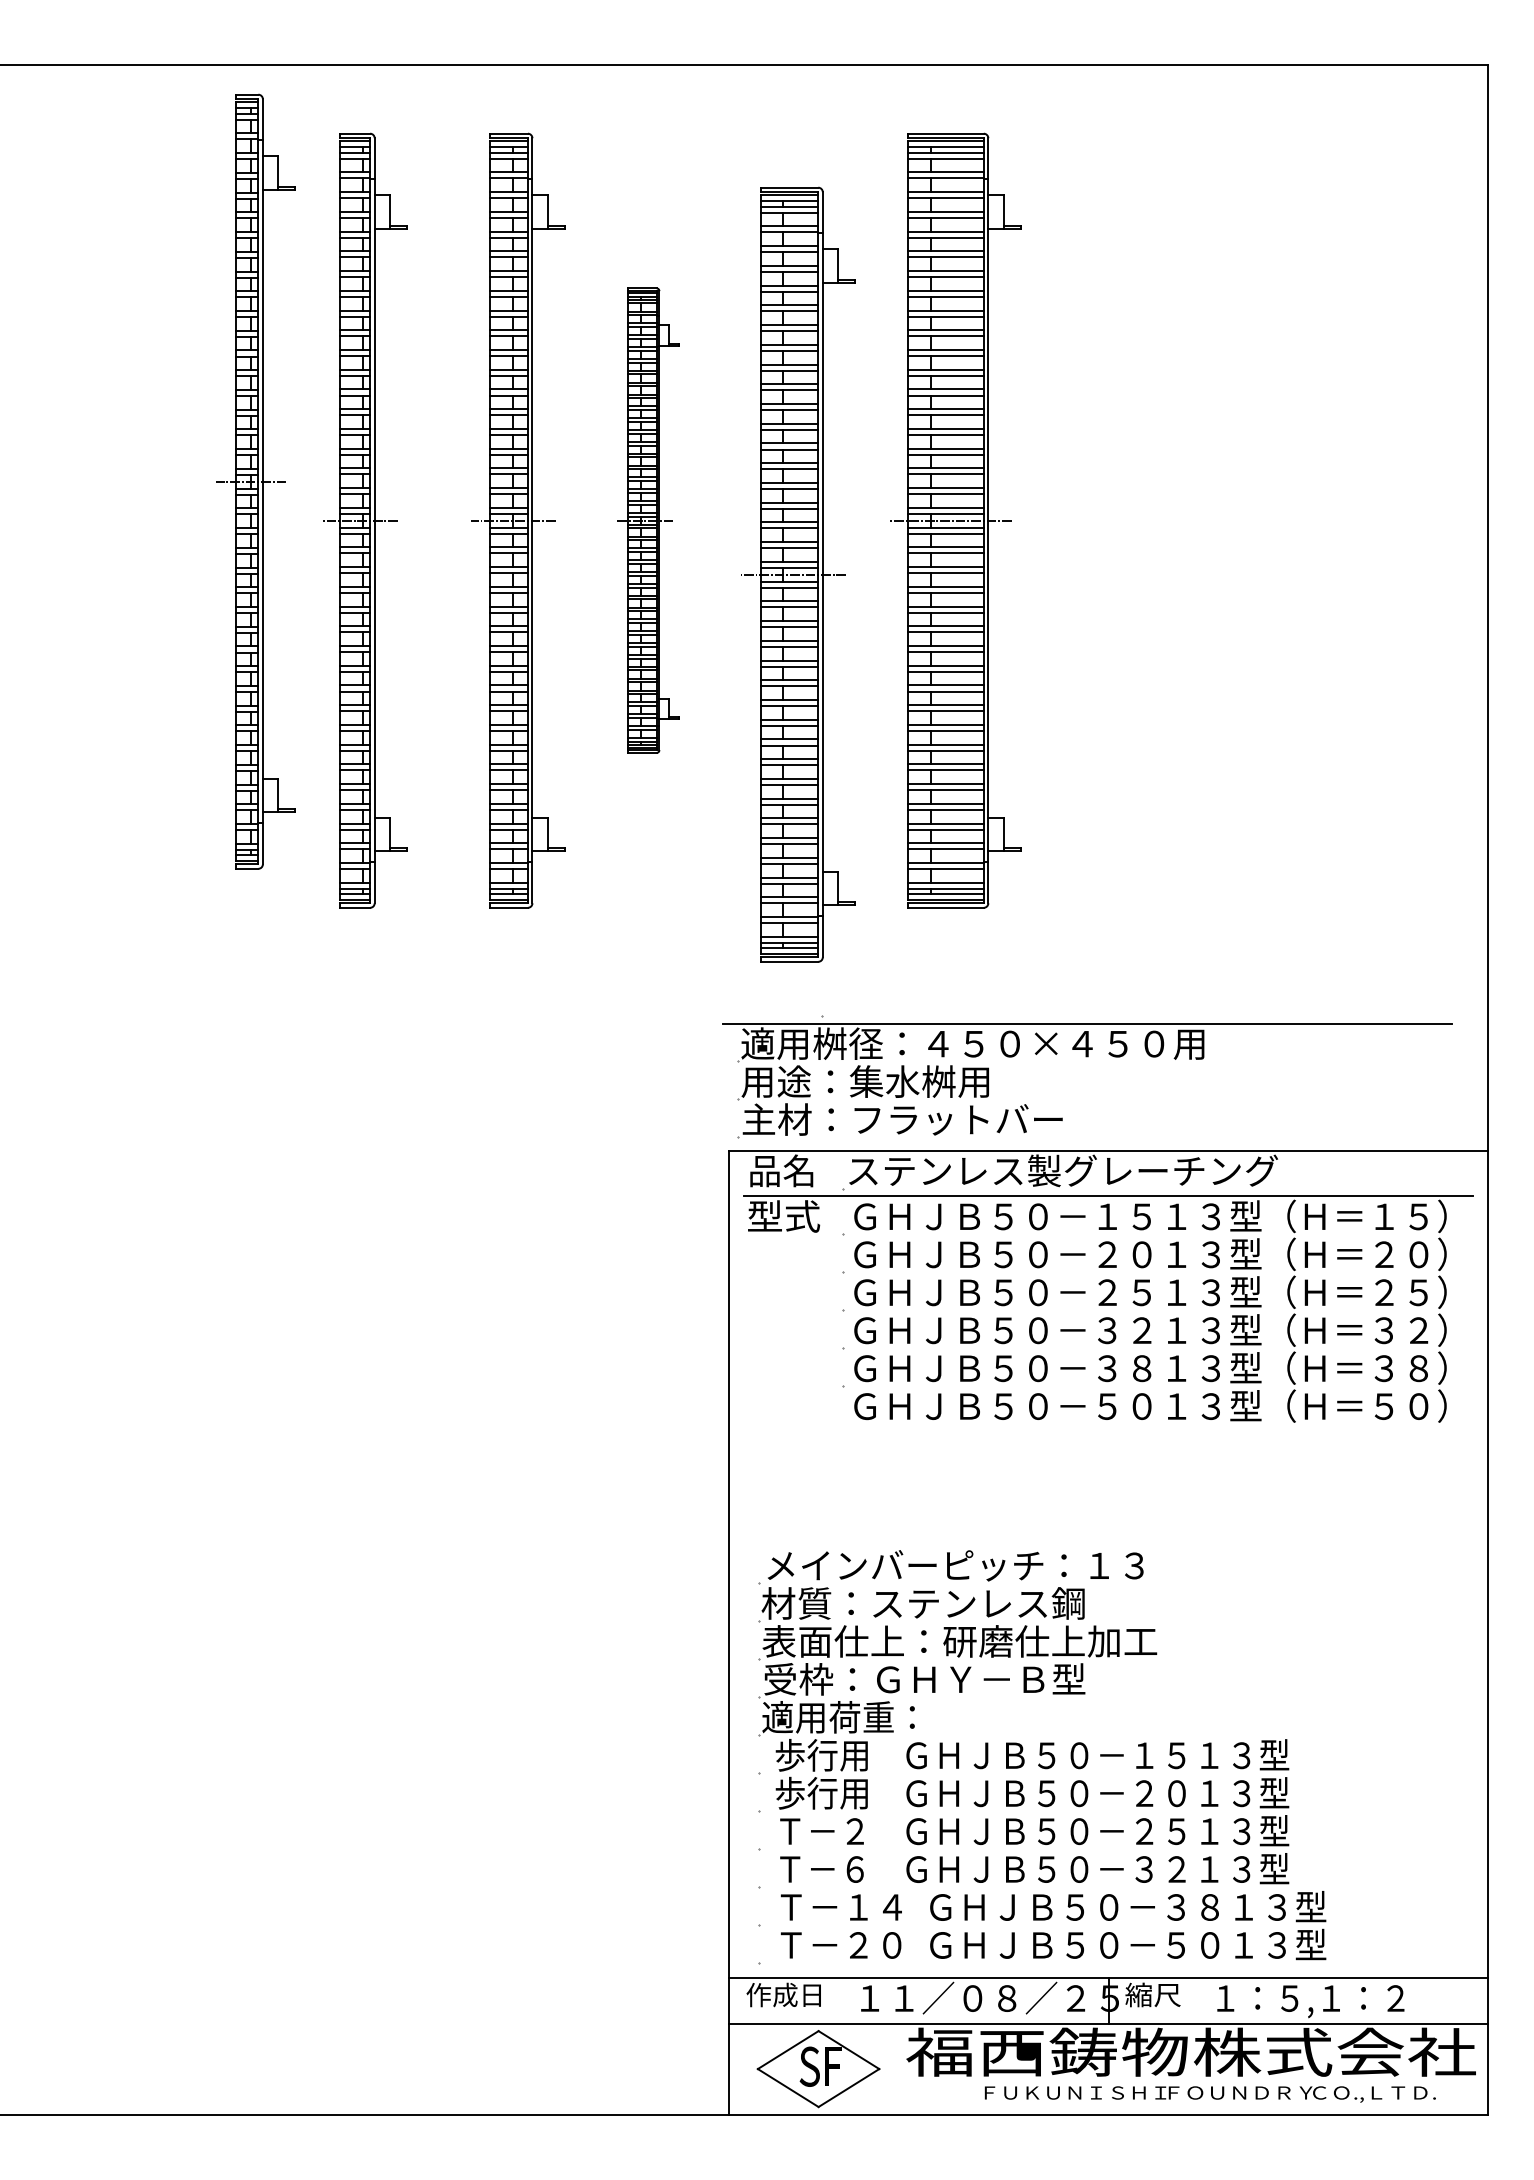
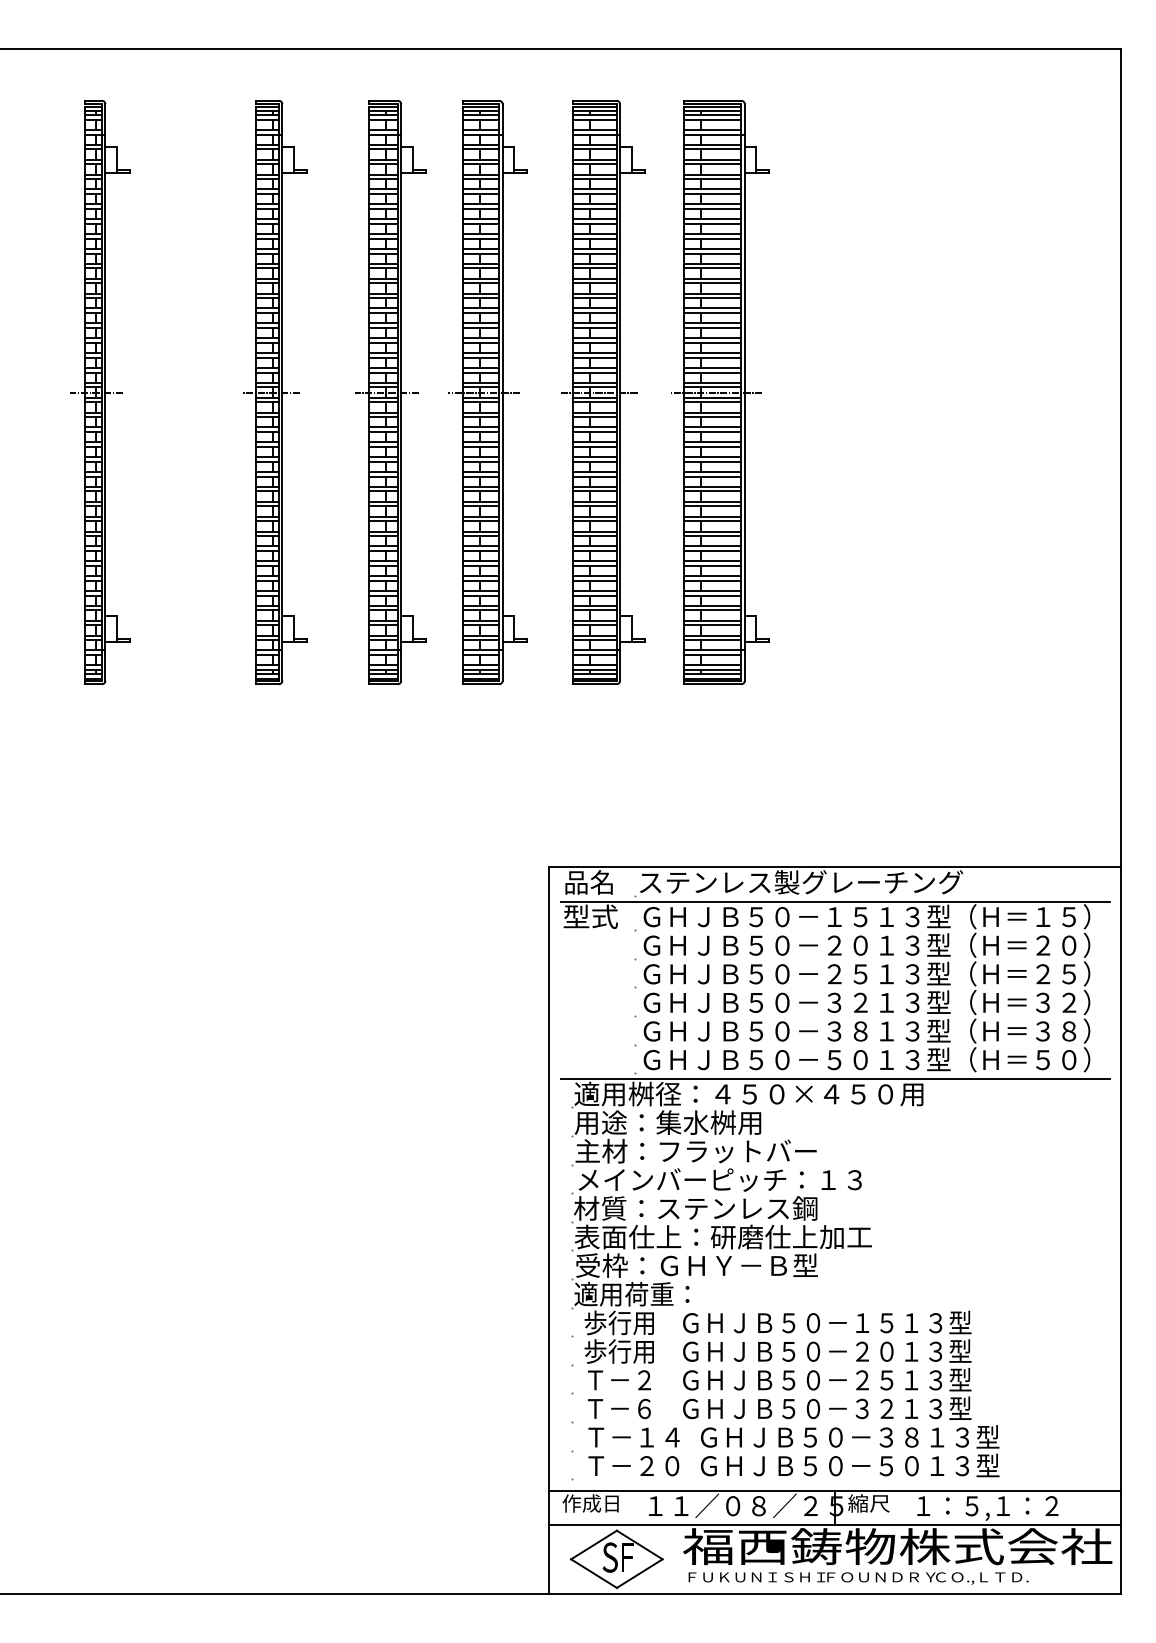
part: (255, 481) -> (99, 392), moved
part: (647, 520) -> (487, 392), size x1.67
part: (798, 574) -> (601, 392), moved
part: (1087, 1057) -> (835, 1104), moved
text: (1209, 2094) -> (857, 1578), moved

